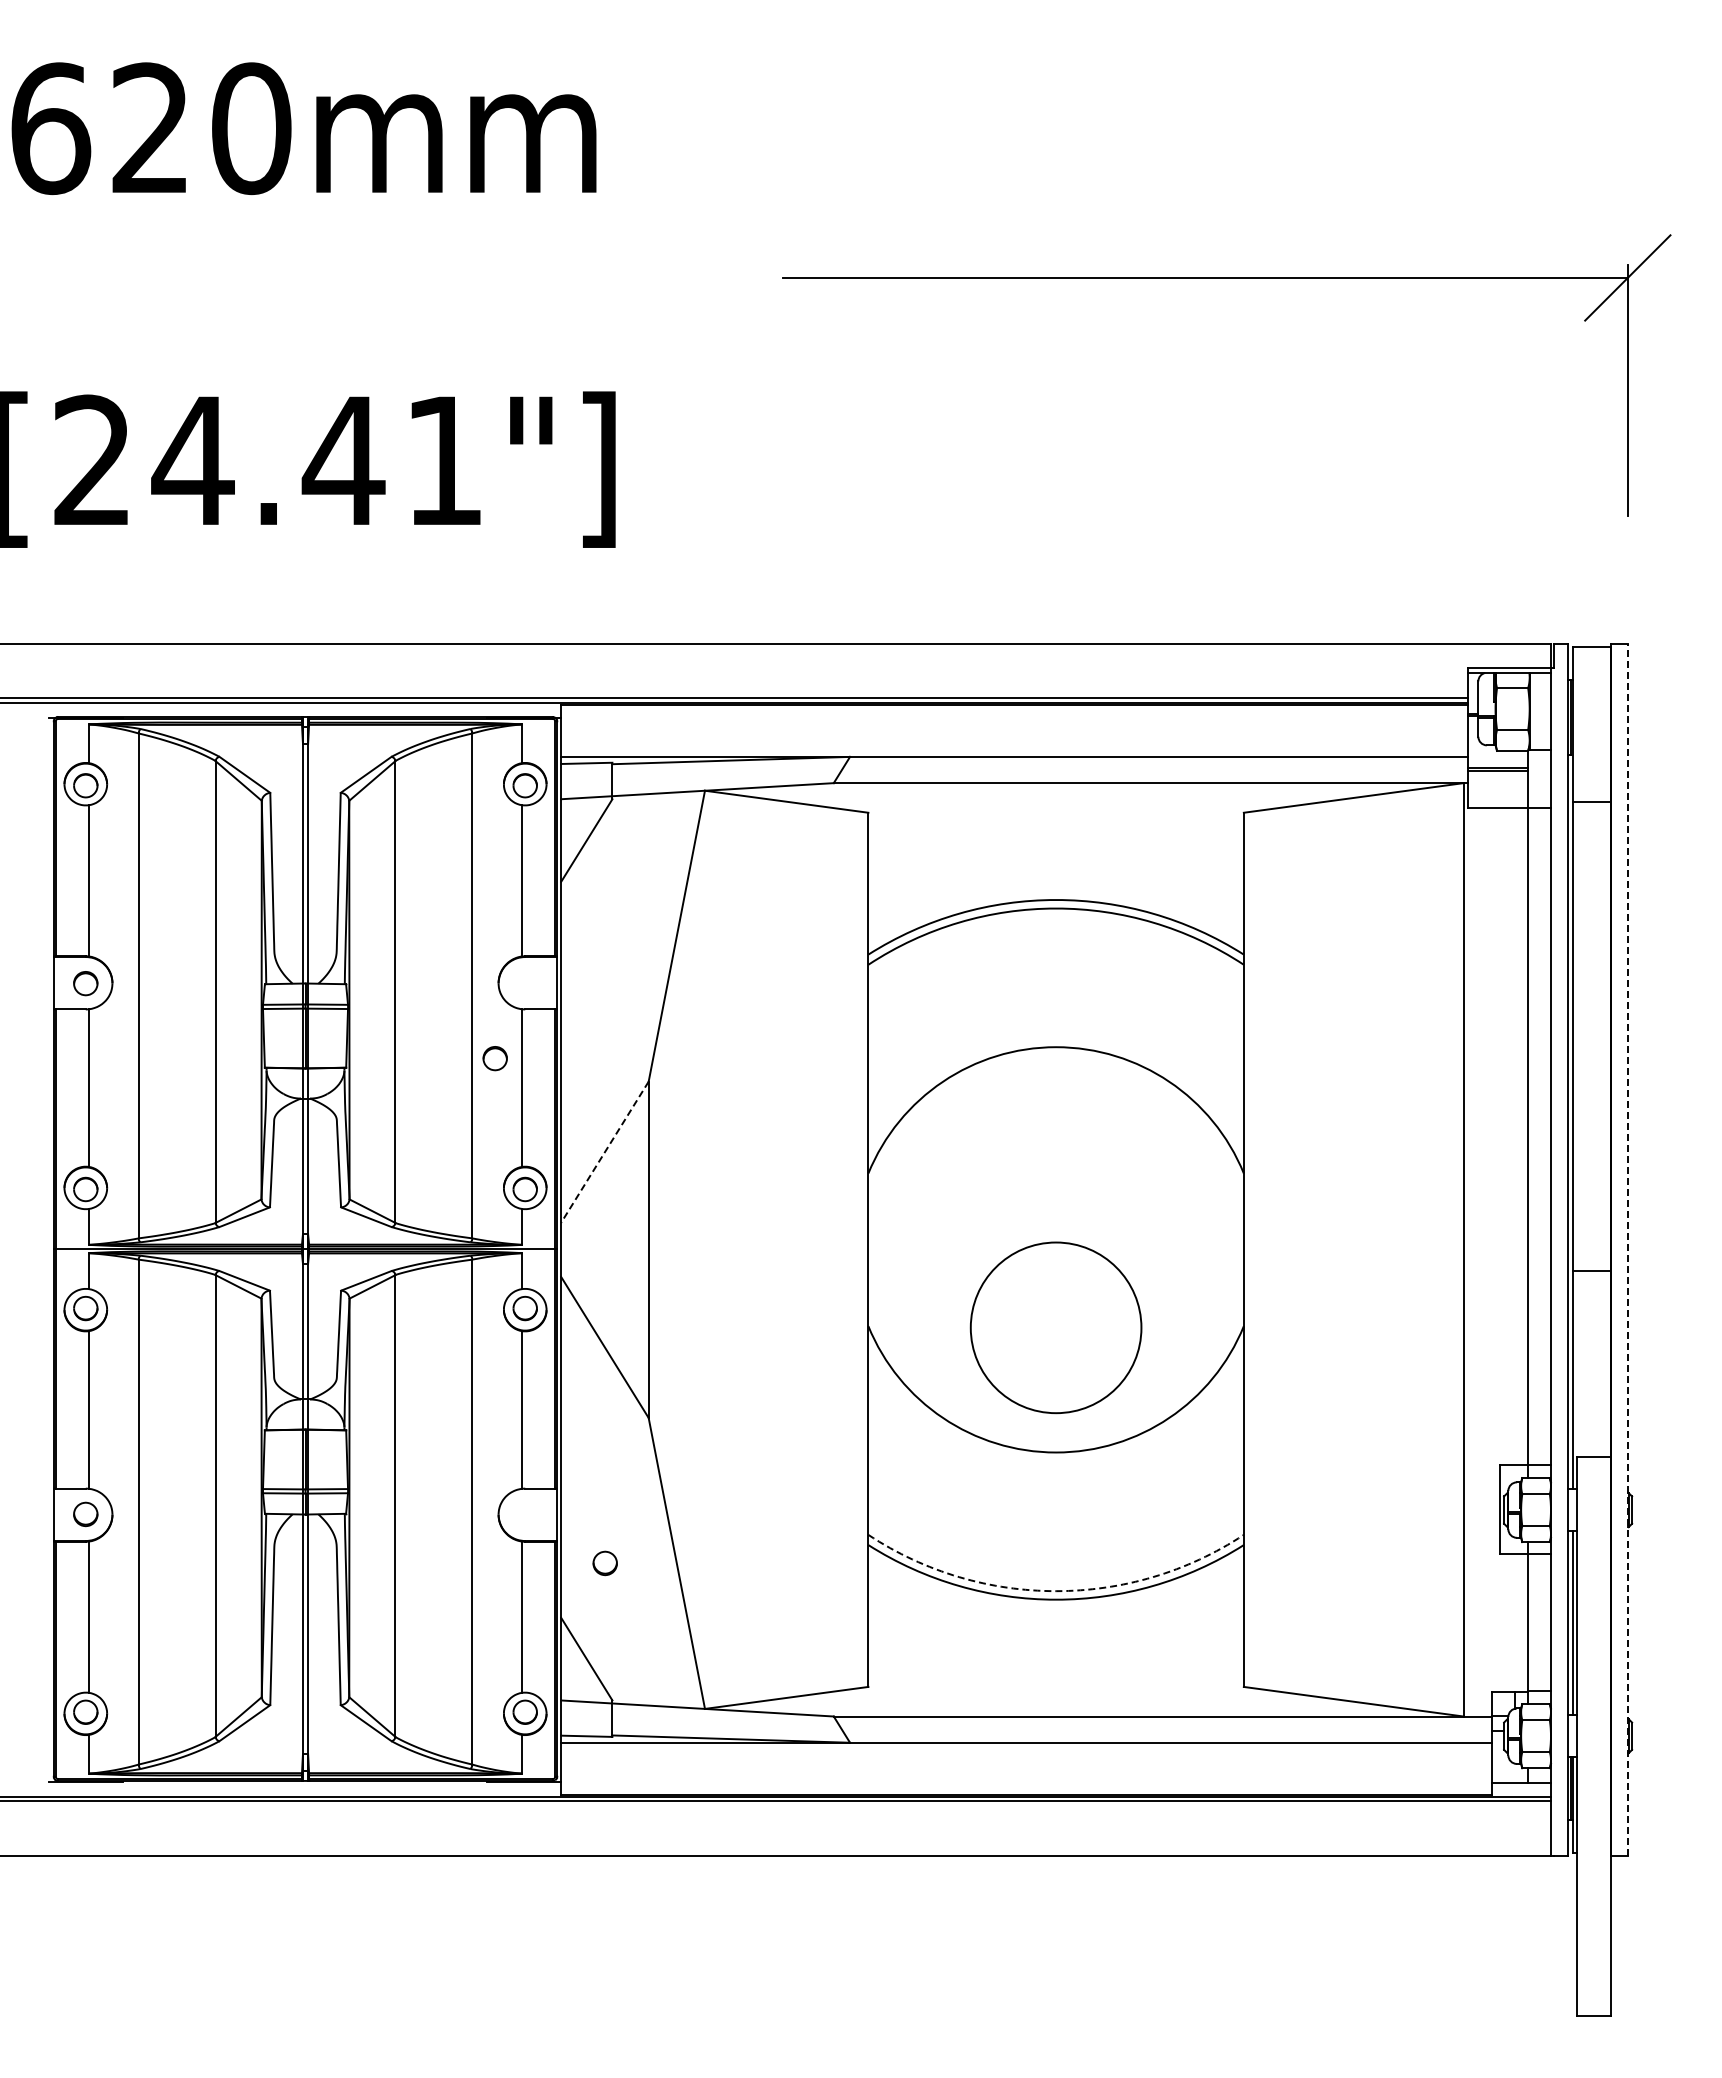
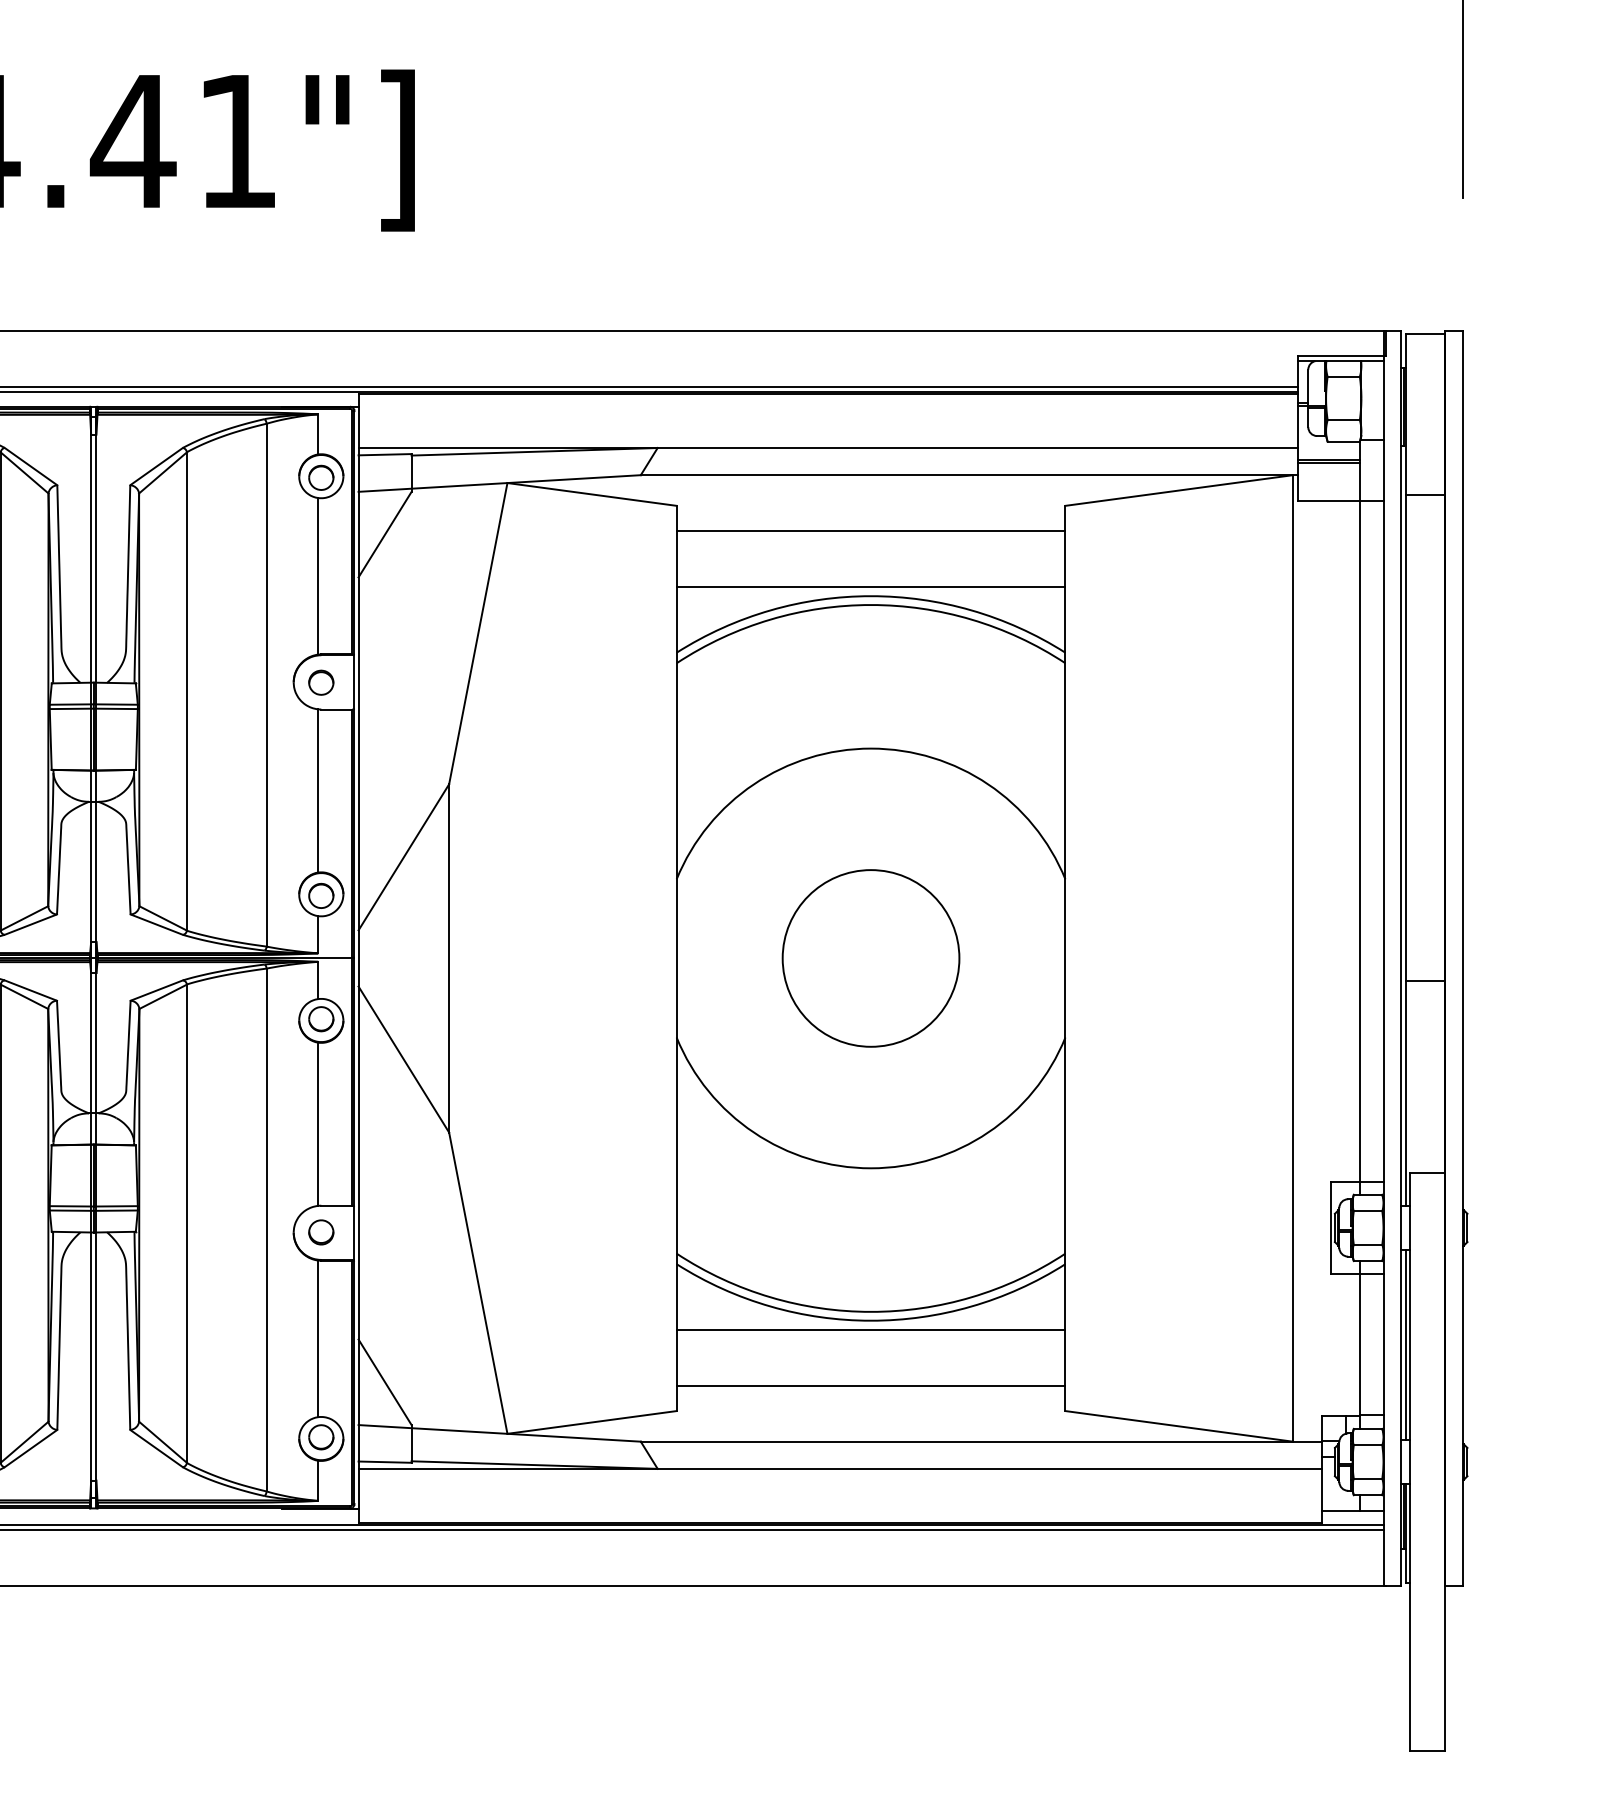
line: (1055, 836) -> (870, 530), added
line: (1055, 890) -> (870, 586), added
part: (494, 1058) -> (320, 682), moved
line: (604, 1152) -> (403, 857), dashed -> solid
line: (1627, 1249) -> (1462, 958), dashed -> solid
circle: (1055, 1327) -> (870, 958), moved
part: (604, 1563) -> (320, 1232), moved
arc: (1056, 1591) -> (871, 1312), dashed -> solid
line: (1055, 1608) -> (870, 1329), added
line: (1055, 1662) -> (870, 1385), added

